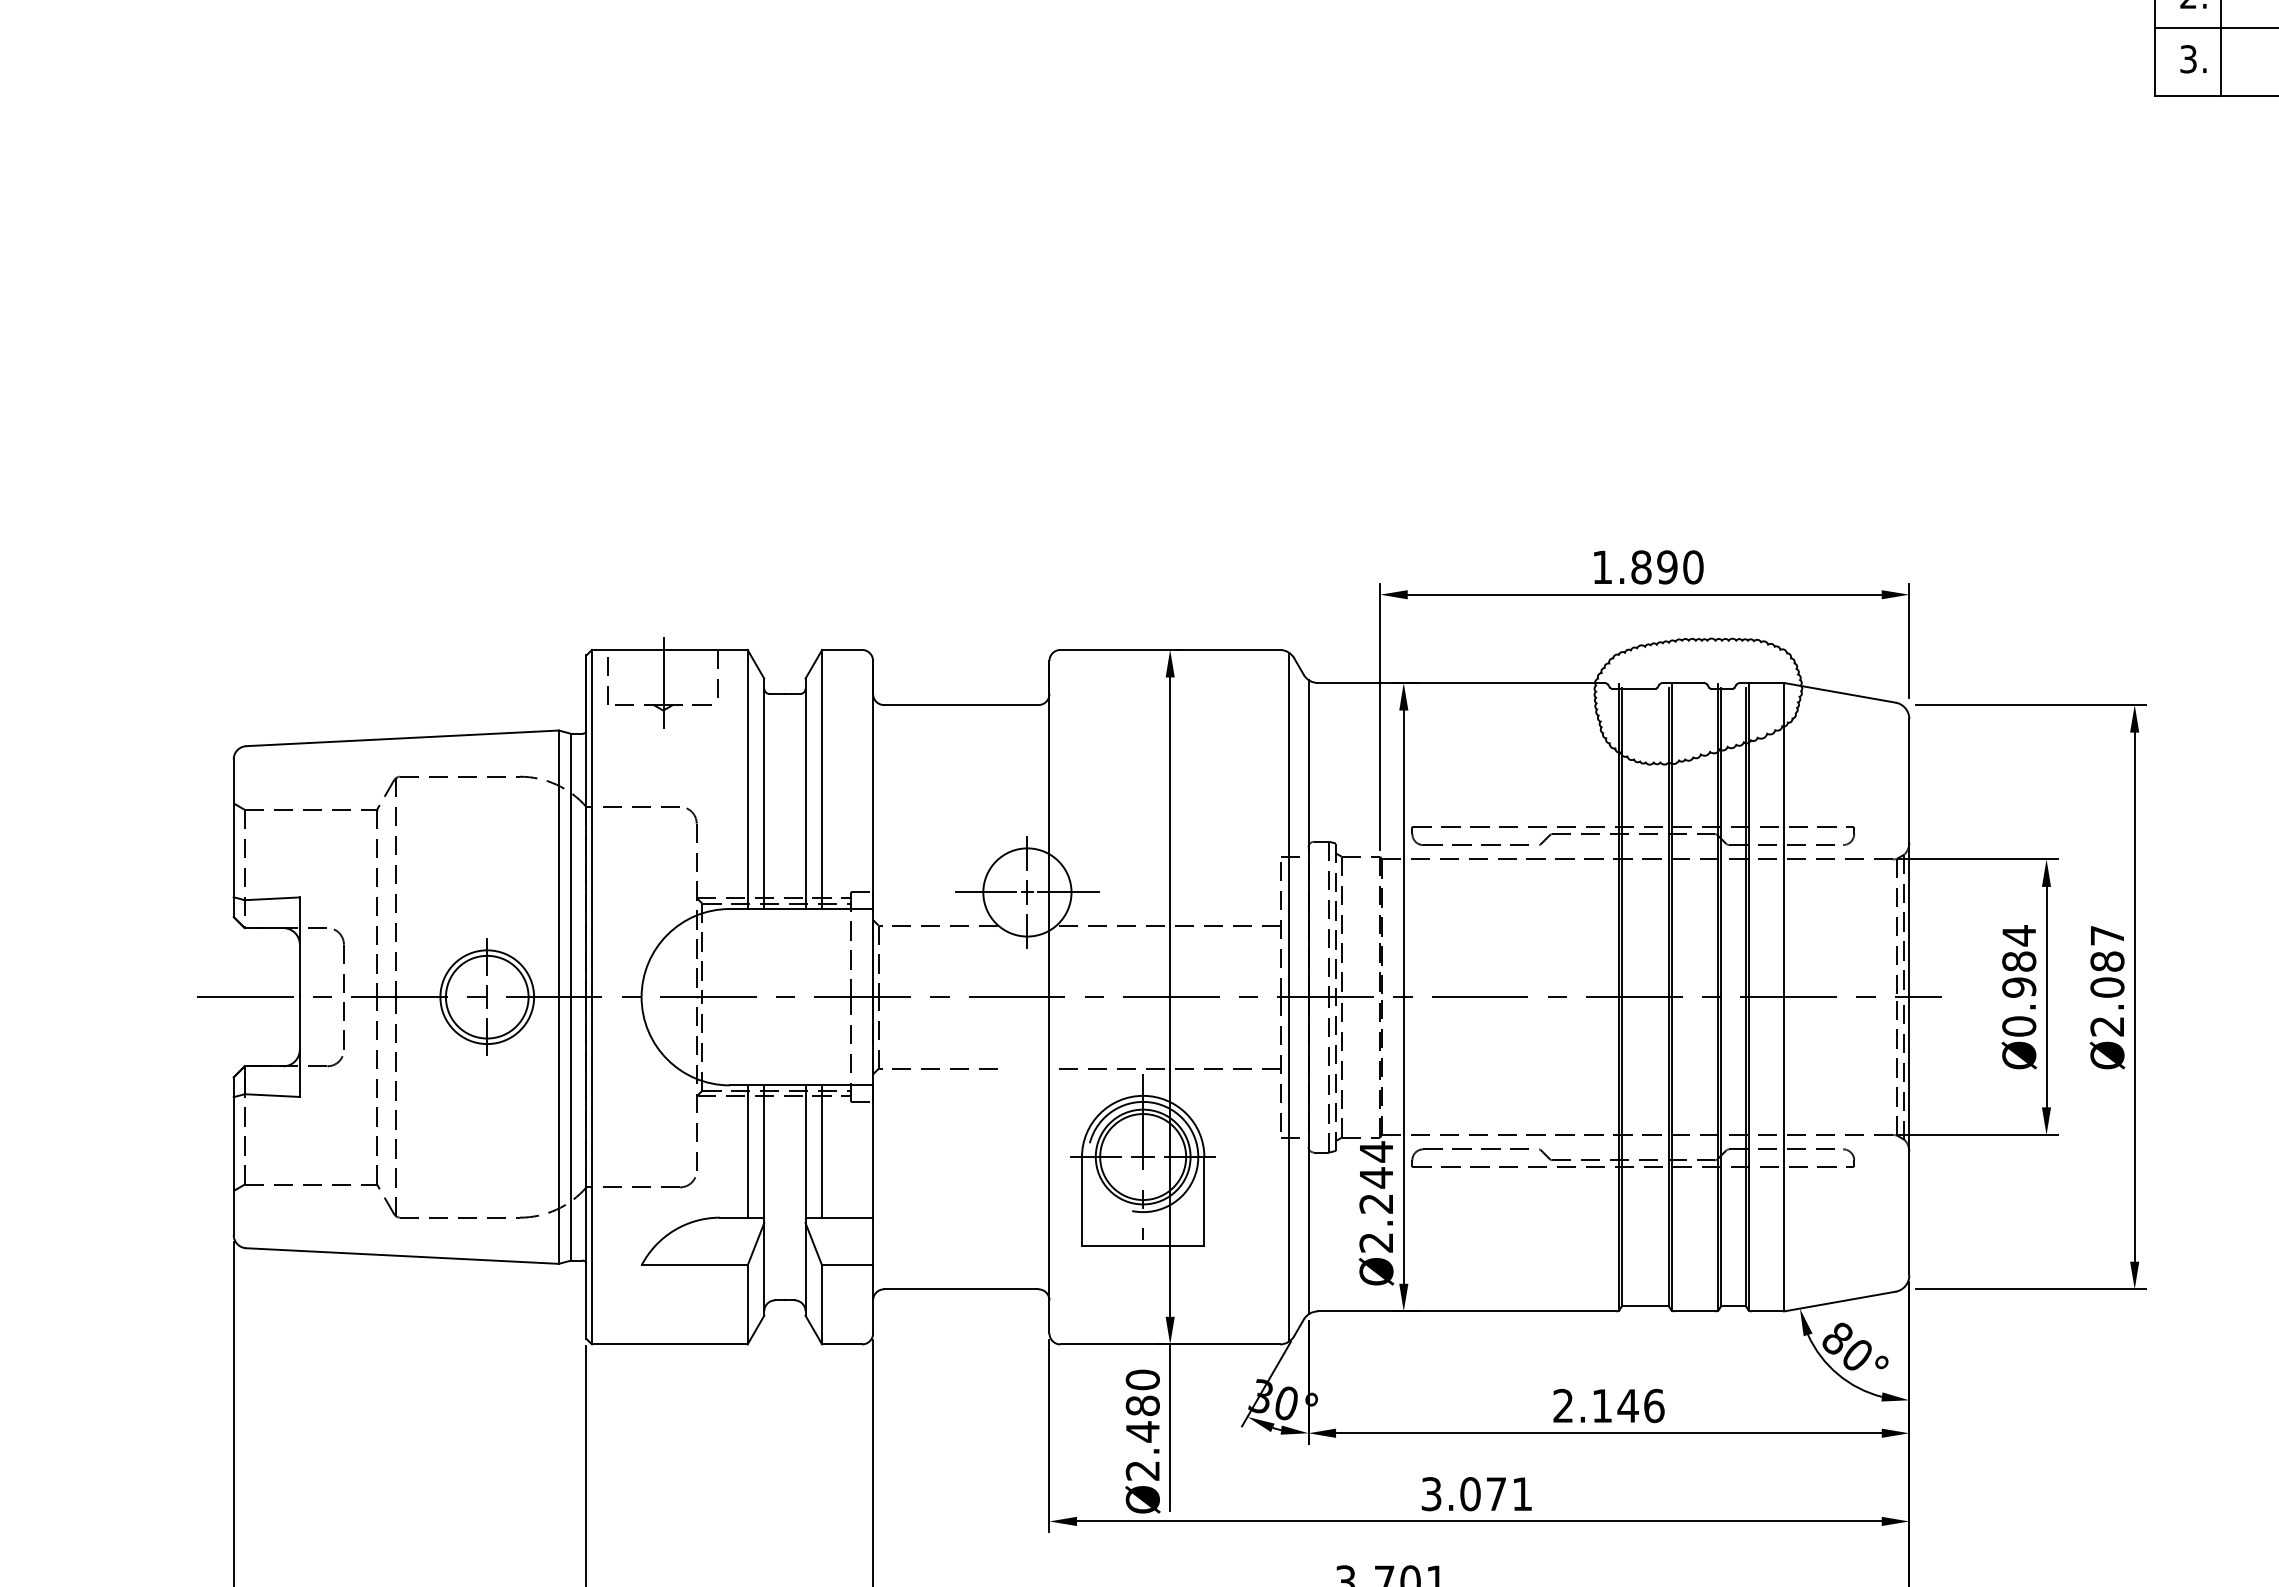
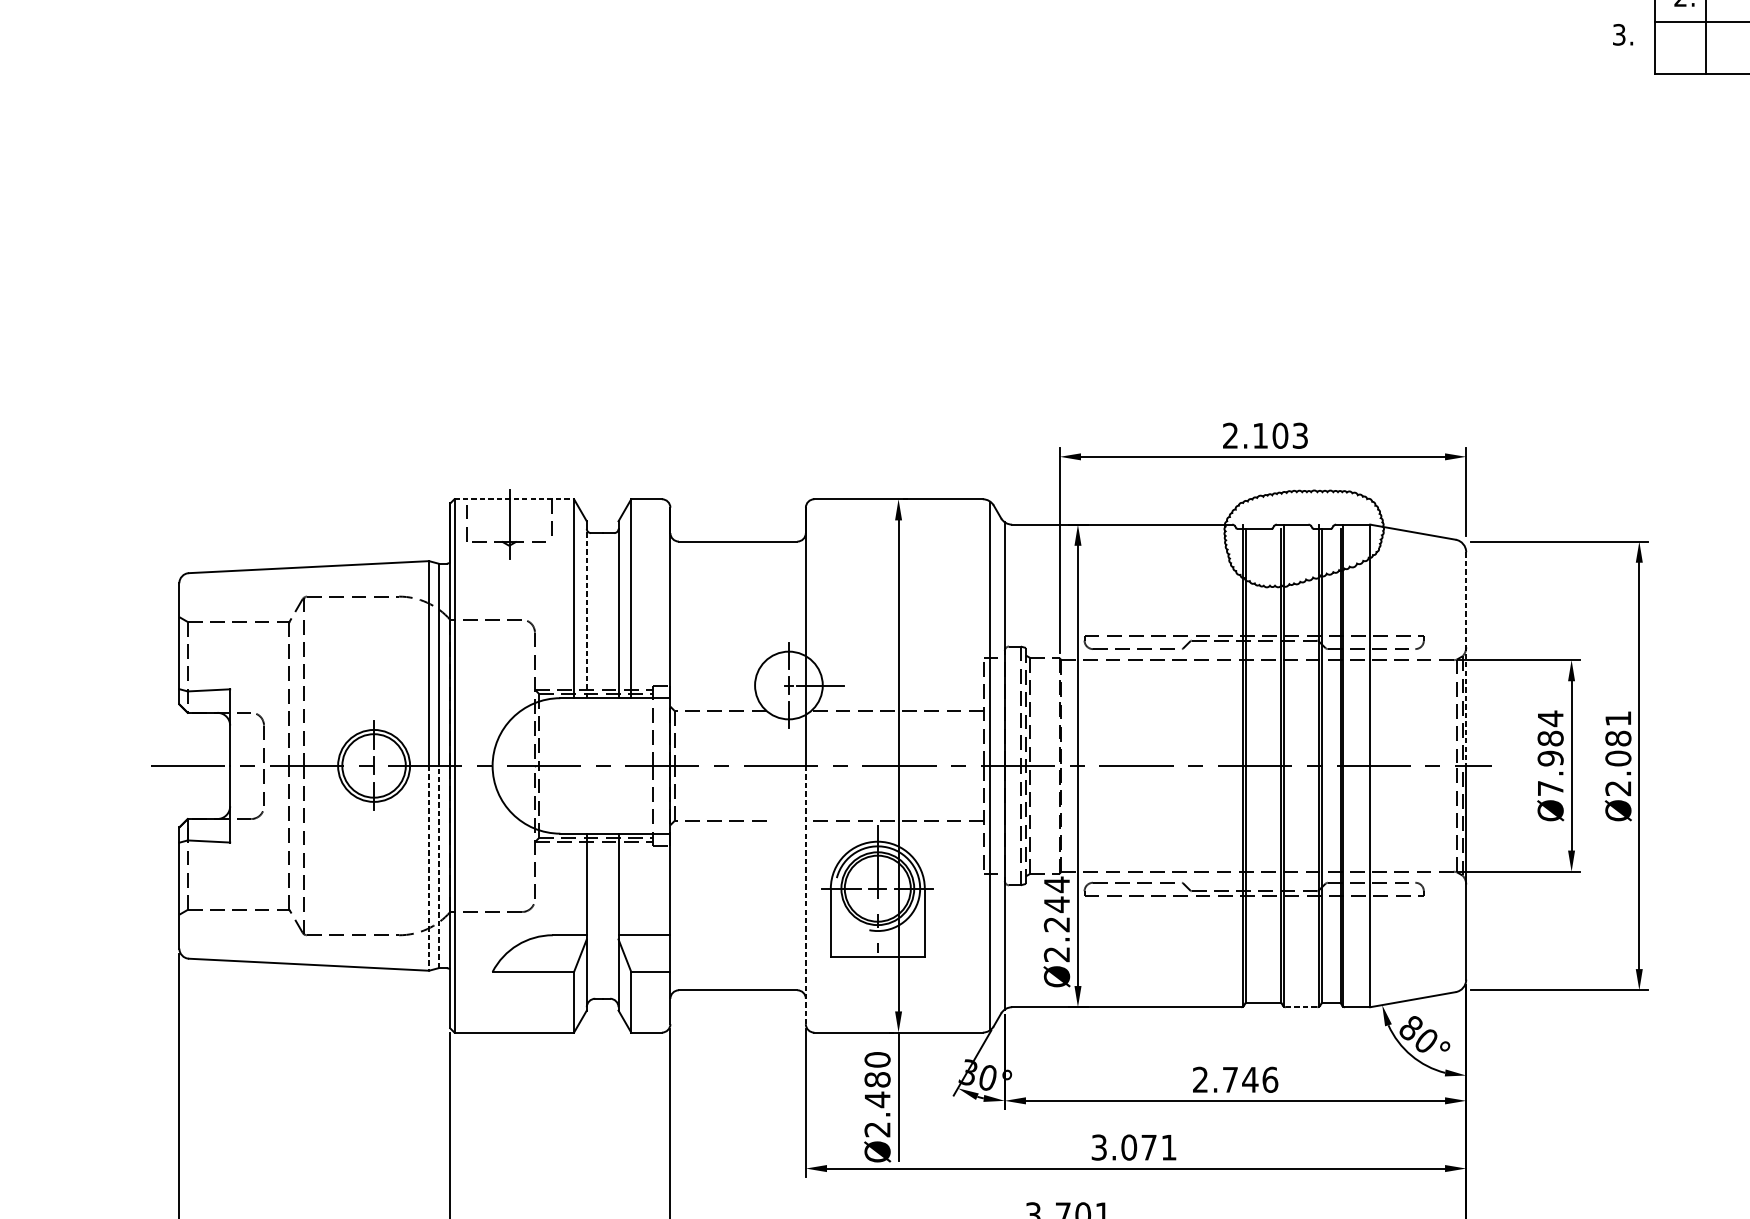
text: (2193, 59) -> (1623, 35), moved
text: (1647, 567) -> (1265, 435), 1.890 -> 2.103
line: (669, 649) -> (514, 498), solid -> dashed
line: (764, 798) -> (587, 613), solid -> dashed
line: (1909, 858) -> (1466, 659), solid -> dashed
line: (985, 892) -> (756, 685), removed
text: (2107, 935) -> (1618, 718), Ø2.087 -> Ø2.081
text: (2019, 1026) -> (1550, 788), Ø0.984 -> Ø7.984
line: (571, 1128) -> (438, 866), solid -> dashed
line: (558, 1131) -> (428, 869), solid -> dashed
line: (747, 1151) -> (573, 884), removed
line: (822, 1151) -> (631, 884), removed
line: (1049, 1165) -> (805, 895), solid -> dashed
line: (1694, 1311) -> (1301, 1007), solid -> dashed
text: (1601, 1405) -> (1229, 1079), 2.146 -> 2.746

